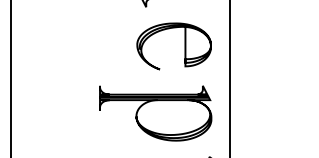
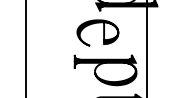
curve: (184, 45) -> (103, 32), moved

